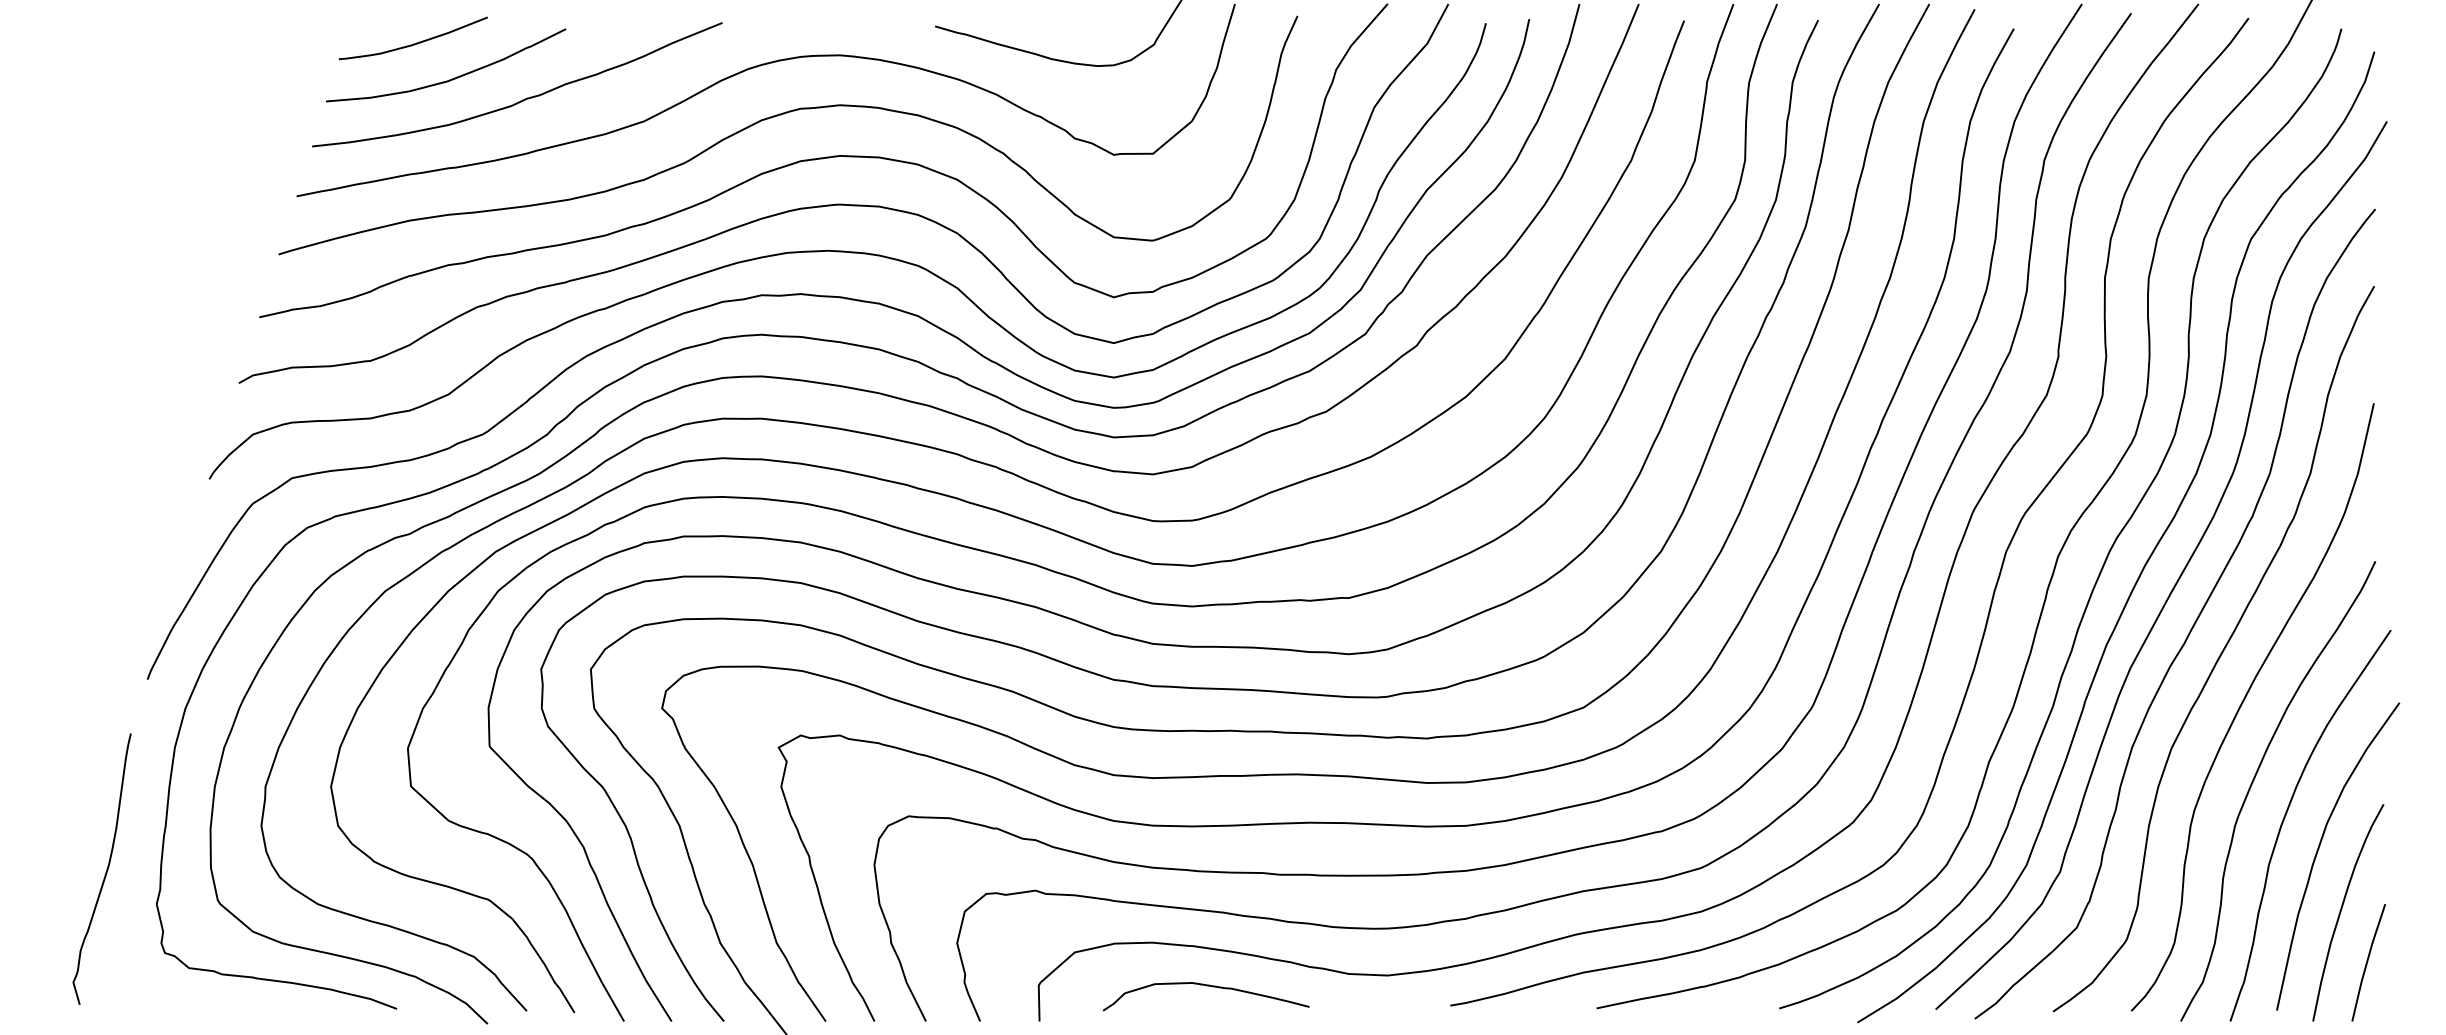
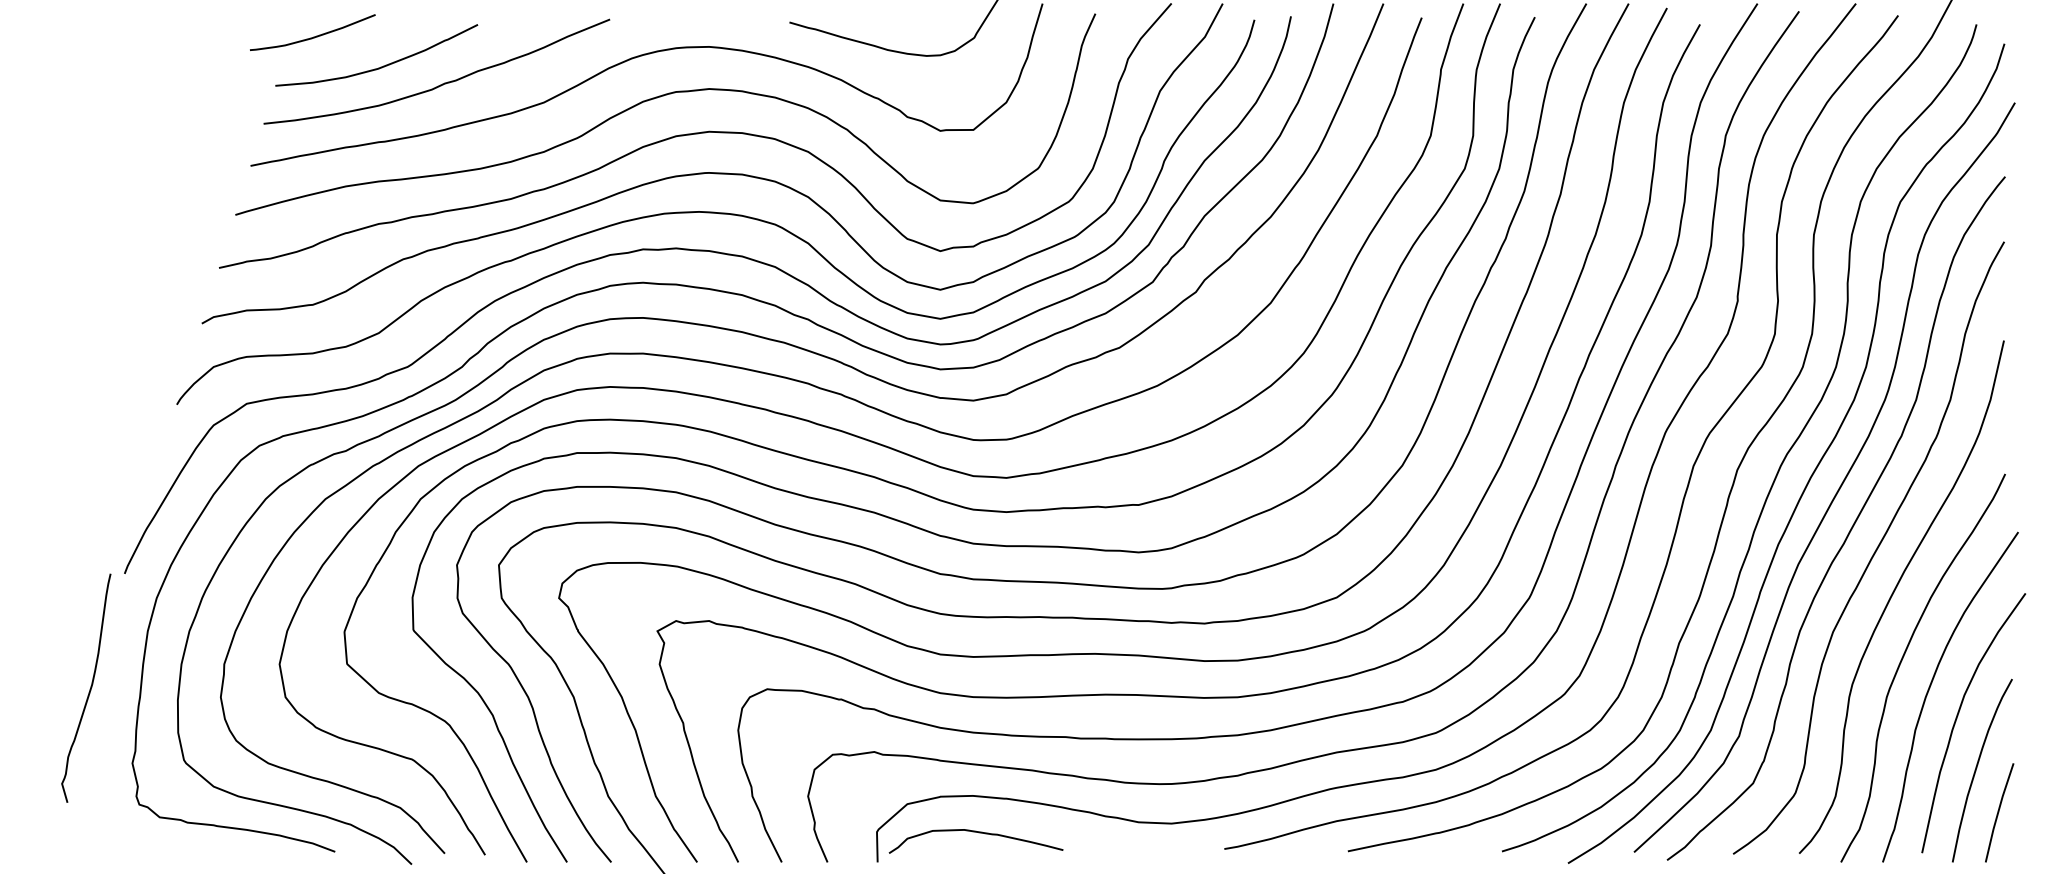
curve: (416, 42) -> (315, 36), moved
curve: (106, 868) -> (90, 687), moved
curve: (1206, 986) -> (976, 832), moved

